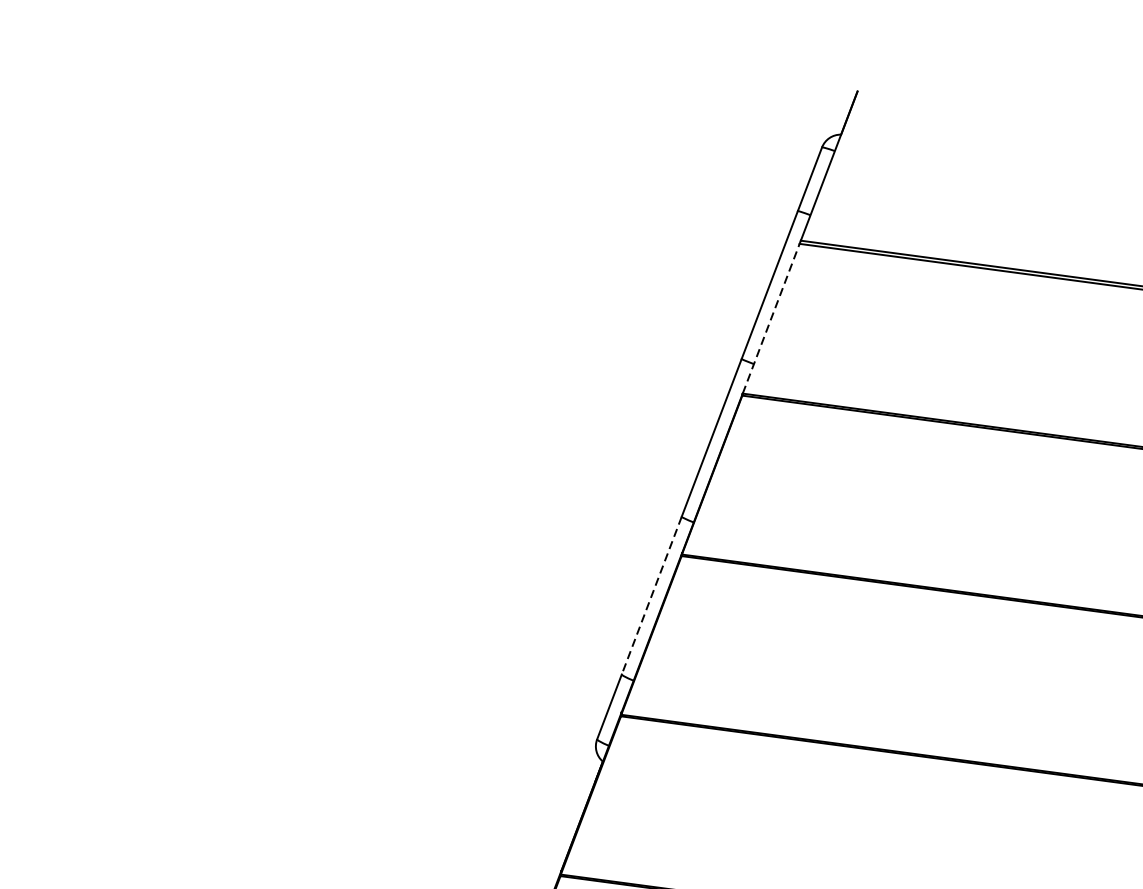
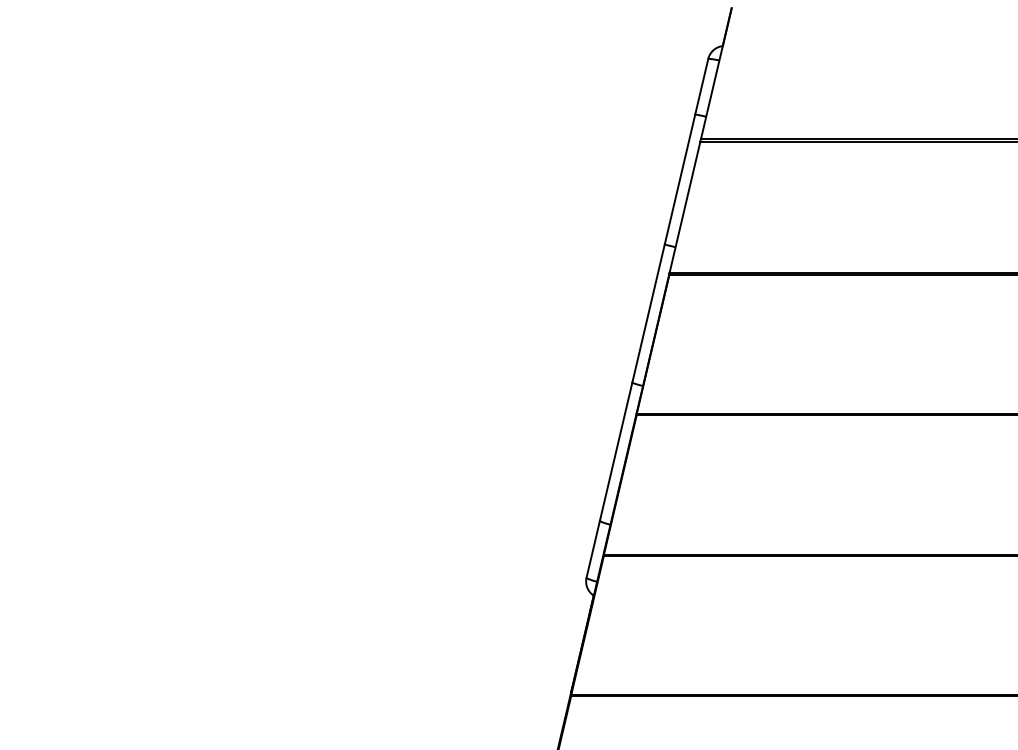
line: (772, 317) -> (685, 206), dashed -> solid
line: (652, 595) -> (616, 451), dashed -> solid

